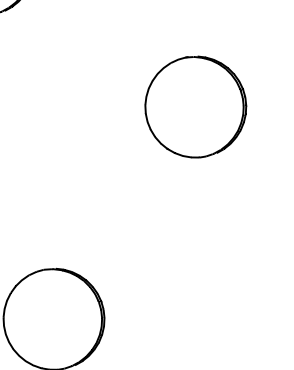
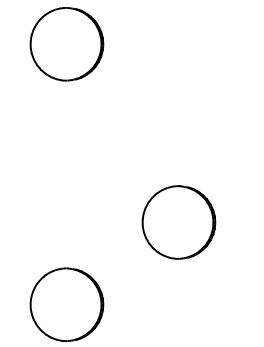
part: (195, 107) -> (178, 222), moved

